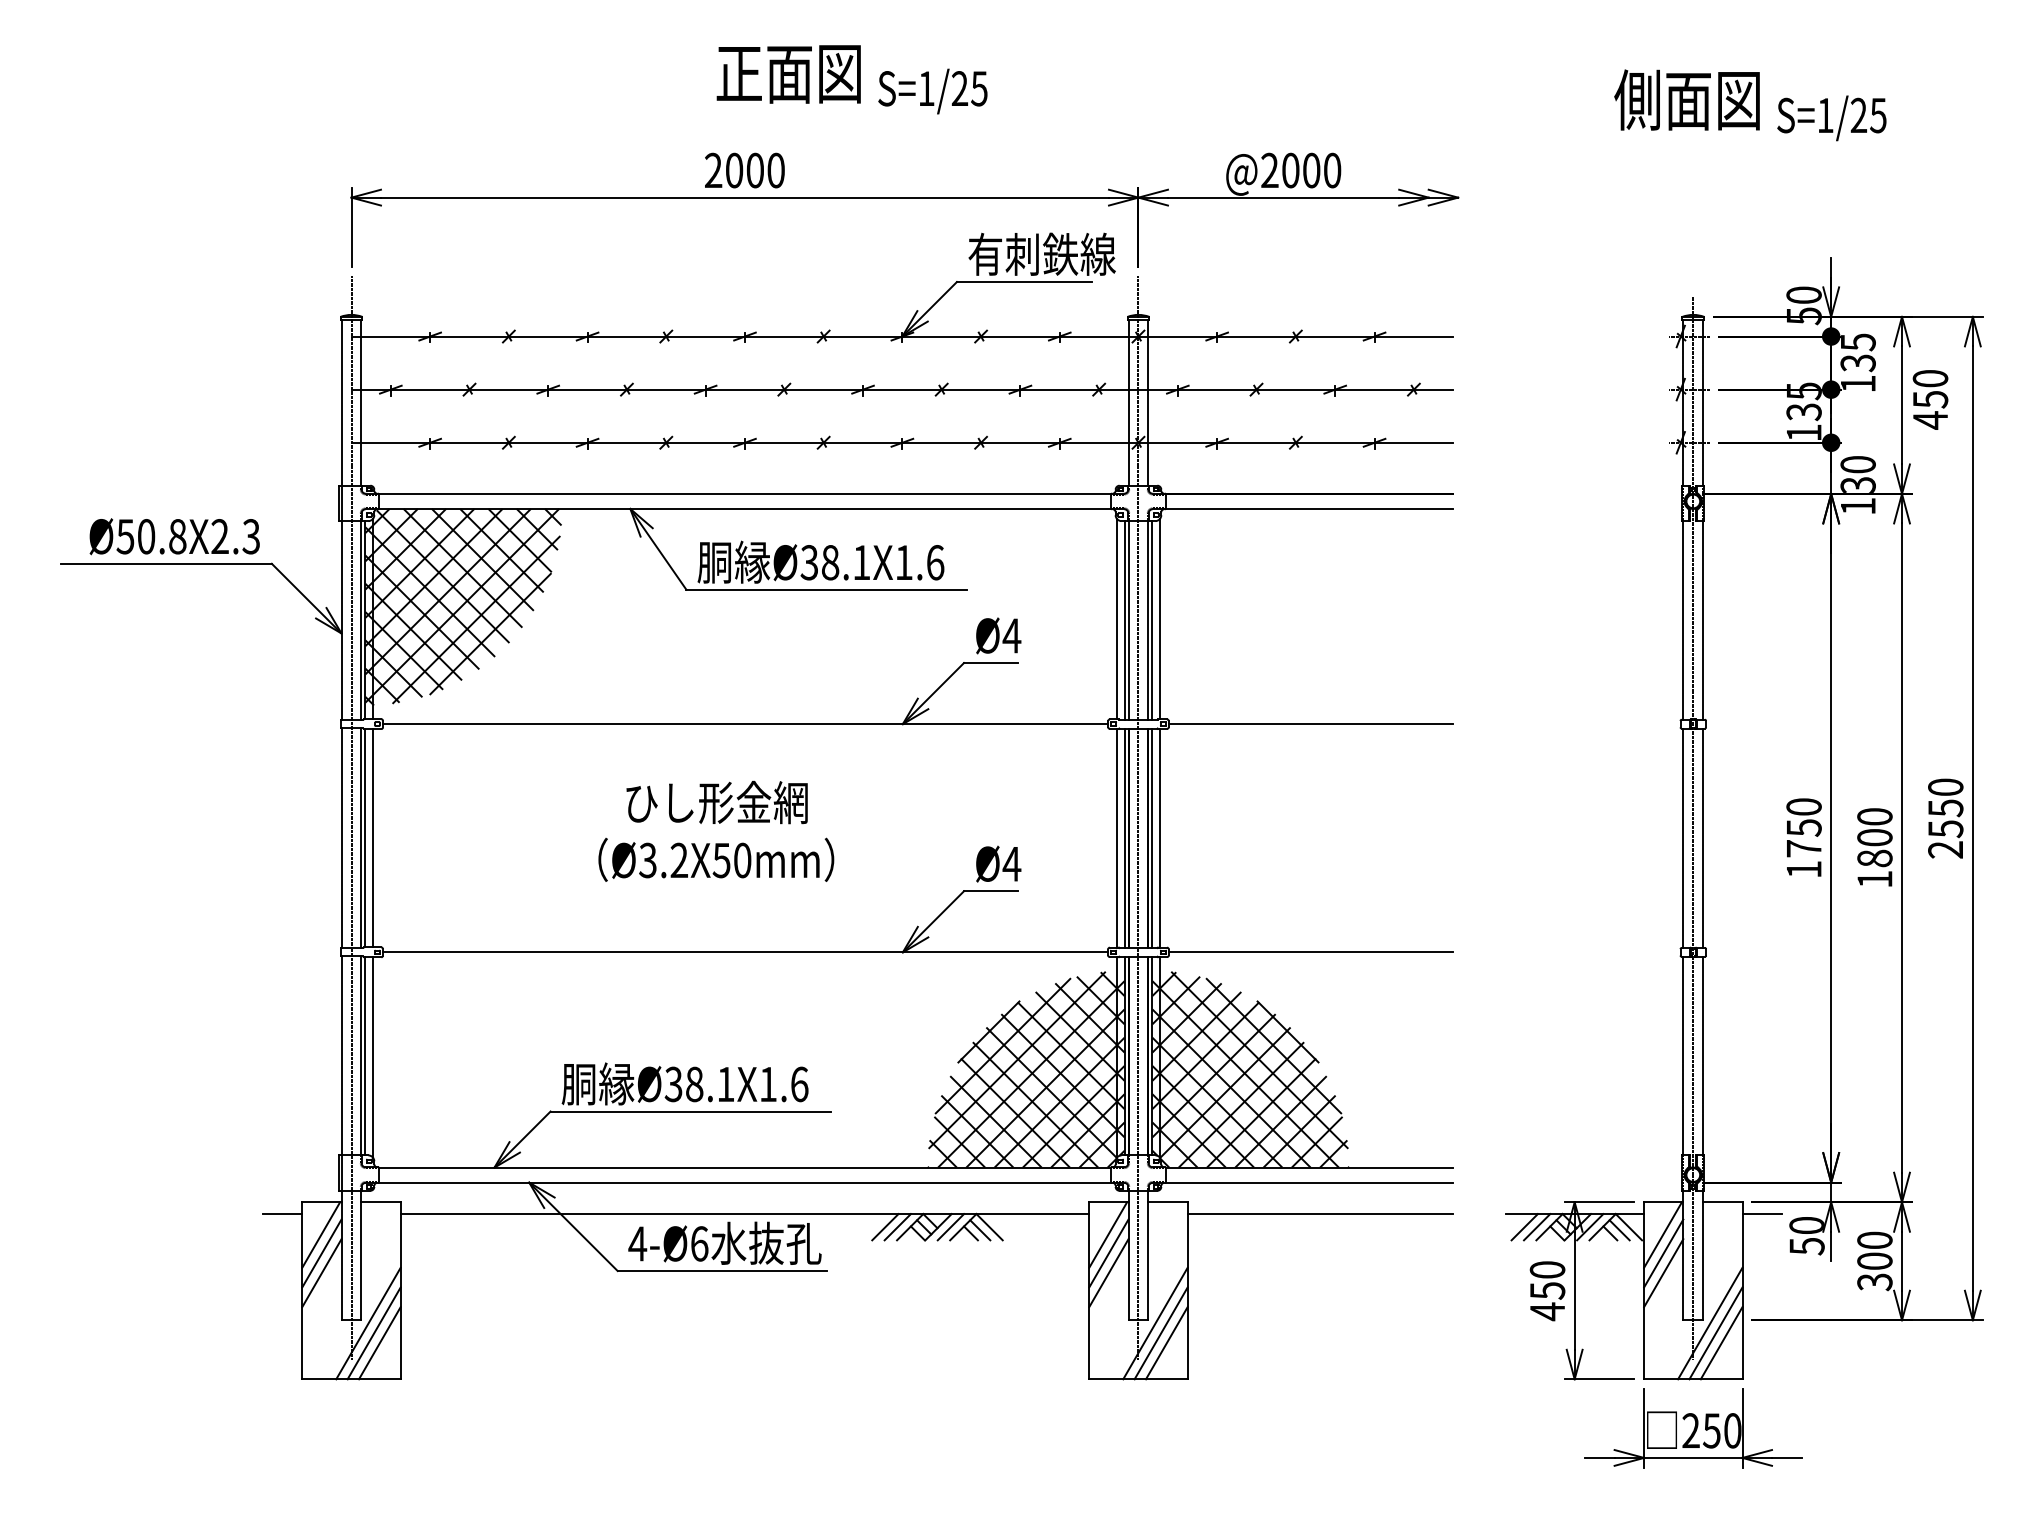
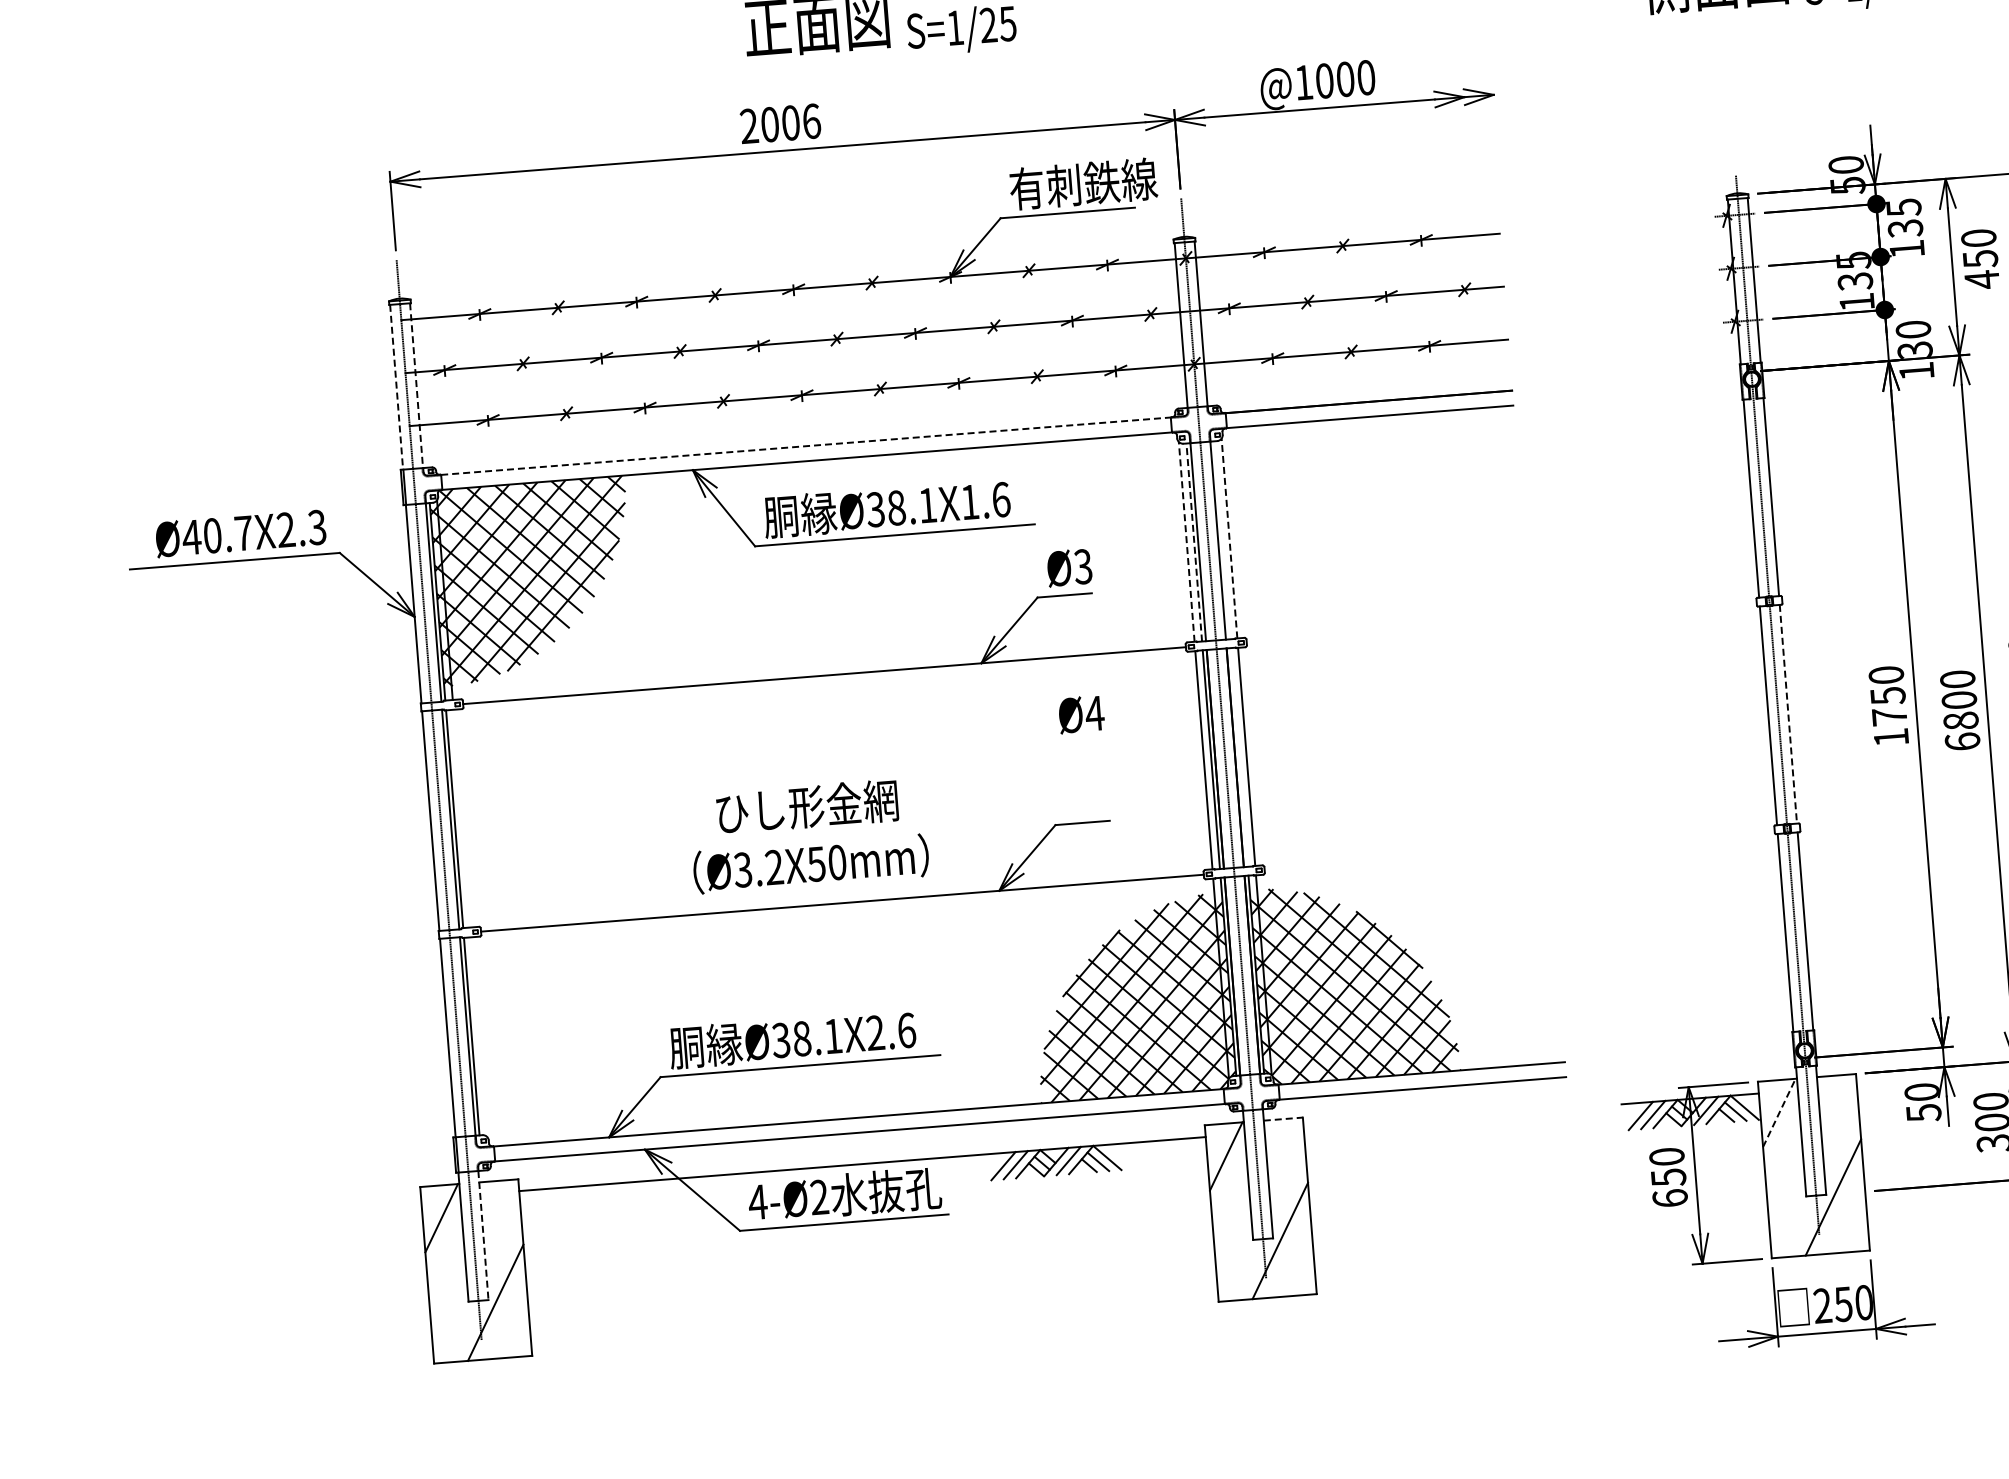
text: (1269, 169) -> (1303, 81), @2000 -> @1000
text: (775, 170) -> (811, 121), 2000 -> 2006
line: (341, 403) -> (396, 387), solid -> dashed
line: (361, 403) -> (416, 386), solid -> dashed
line: (744, 493) -> (805, 445), solid -> dashed
text: (151, 536) -> (217, 535), Ø50.8X2.3 -> Ø40.7X2.3
line: (1117, 618) -> (1187, 541), solid -> dashed
line: (1159, 618) -> (1229, 537), solid -> dashed
line: (1124, 619) -> (1194, 541), solid -> dashed
line: (1152, 620) -> (1222, 540), removed
text: (1011, 635) -> (1082, 566), Ø4 -> Ø3
line: (1310, 724) -> (1387, 631), removed
text: (716, 830) -> (808, 834), moved
line: (1152, 837) -> (1239, 756), removed
line: (372, 838) -> (461, 818), removed
line: (1703, 838) -> (1788, 714), solid -> dashed
text: (998, 863) -> (1081, 713), moved
text: (1874, 878) -> (1962, 740), 1800 -> 6800
line: (1310, 952) -> (1405, 858), removed
line: (372, 1057) -> (478, 1037), removed
text: (767, 1083) -> (874, 1032), Ø38.1X1.6 -> Ø38.1X2.6
line: (1168, 1202) -> (1283, 1119), solid -> dashed
line: (282, 1214) -> (401, 1200), removed
line: (1320, 1214) -> (1436, 1119), removed
line: (1761, 1214) -> (1875, 1084), removed
line: (1663, 1235) -> (1779, 1113), solid -> dashed
text: (699, 1243) -> (819, 1197), 4-Ø6 -> 4-Ø2
line: (321, 1253) -> (443, 1236), removed
line: (1108, 1253) -> (1227, 1174), removed
line: (1663, 1253) -> (1781, 1131), removed
line: (361, 1255) -> (483, 1235), solid -> dashed
line: (321, 1273) -> (444, 1256), removed
line: (1108, 1273) -> (1229, 1194), removed
line: (1663, 1273) -> (1782, 1151), removed
text: (1547, 1311) -> (1670, 1198), 450 -> 650
line: (373, 1333) -> (501, 1312), removed
line: (1160, 1333) -> (1286, 1250), removed
line: (1715, 1333) -> (1839, 1207), removed
line: (379, 1343) -> (508, 1321), removed
line: (1166, 1343) -> (1292, 1260), removed
line: (1721, 1343) -> (1846, 1216), removed

